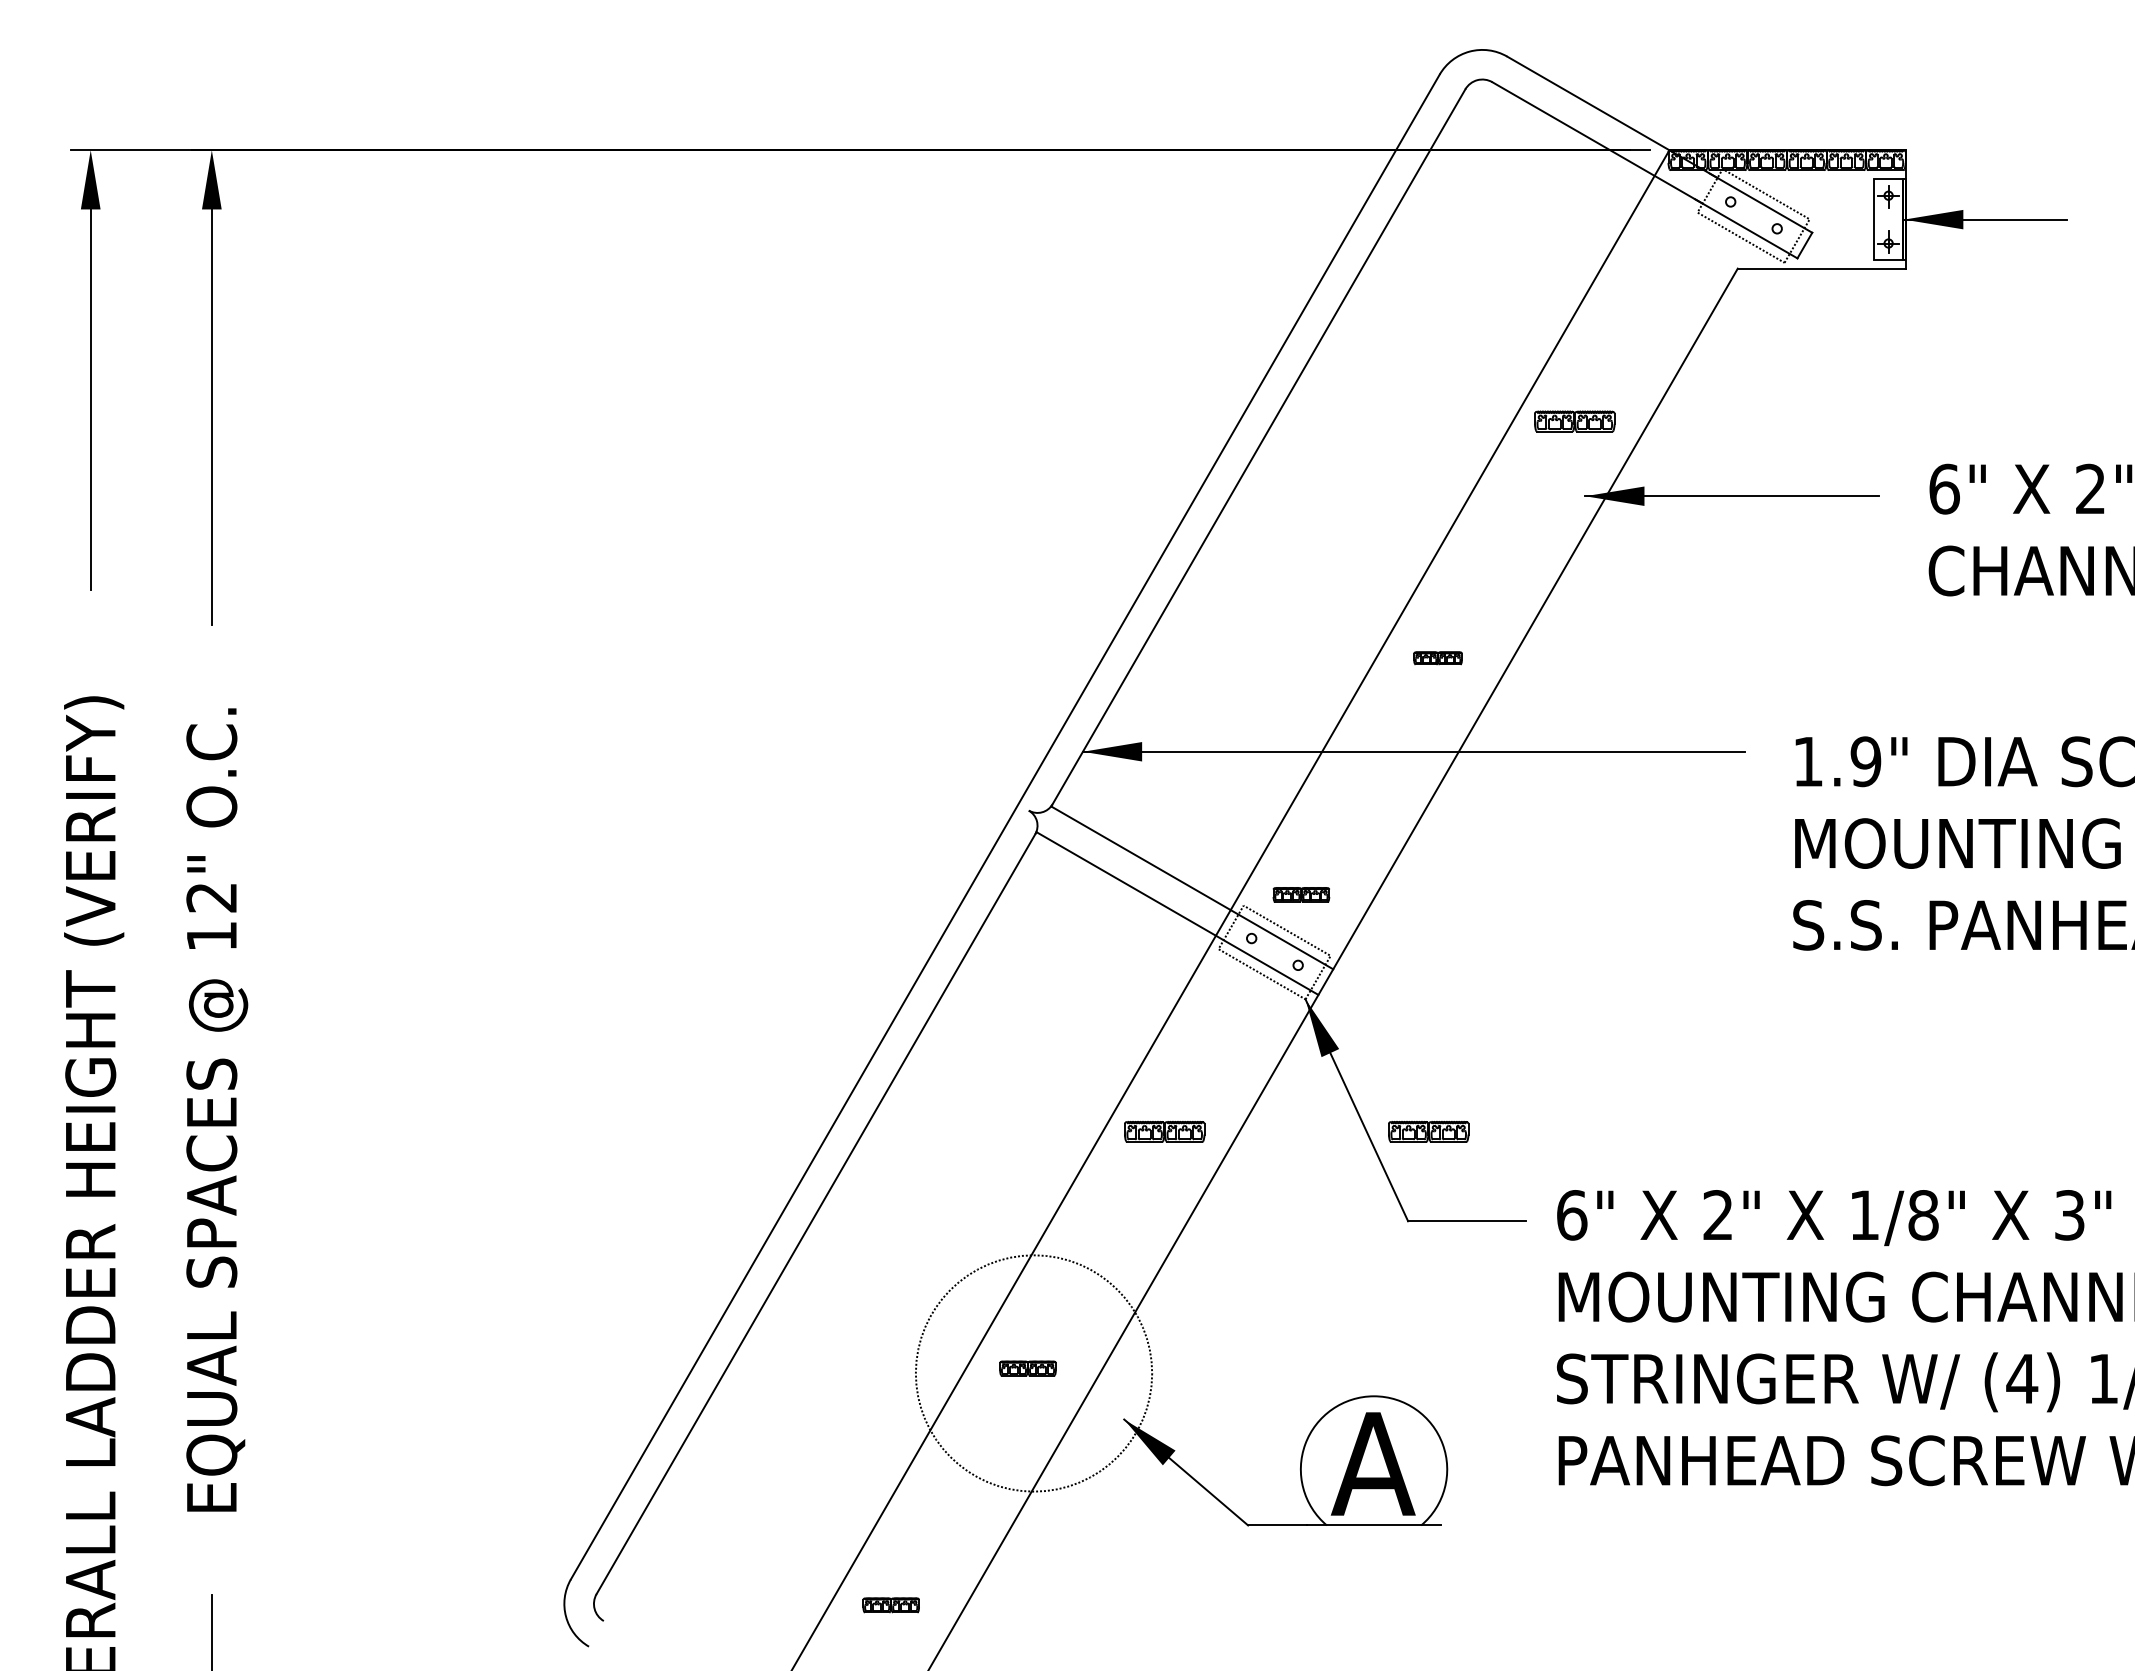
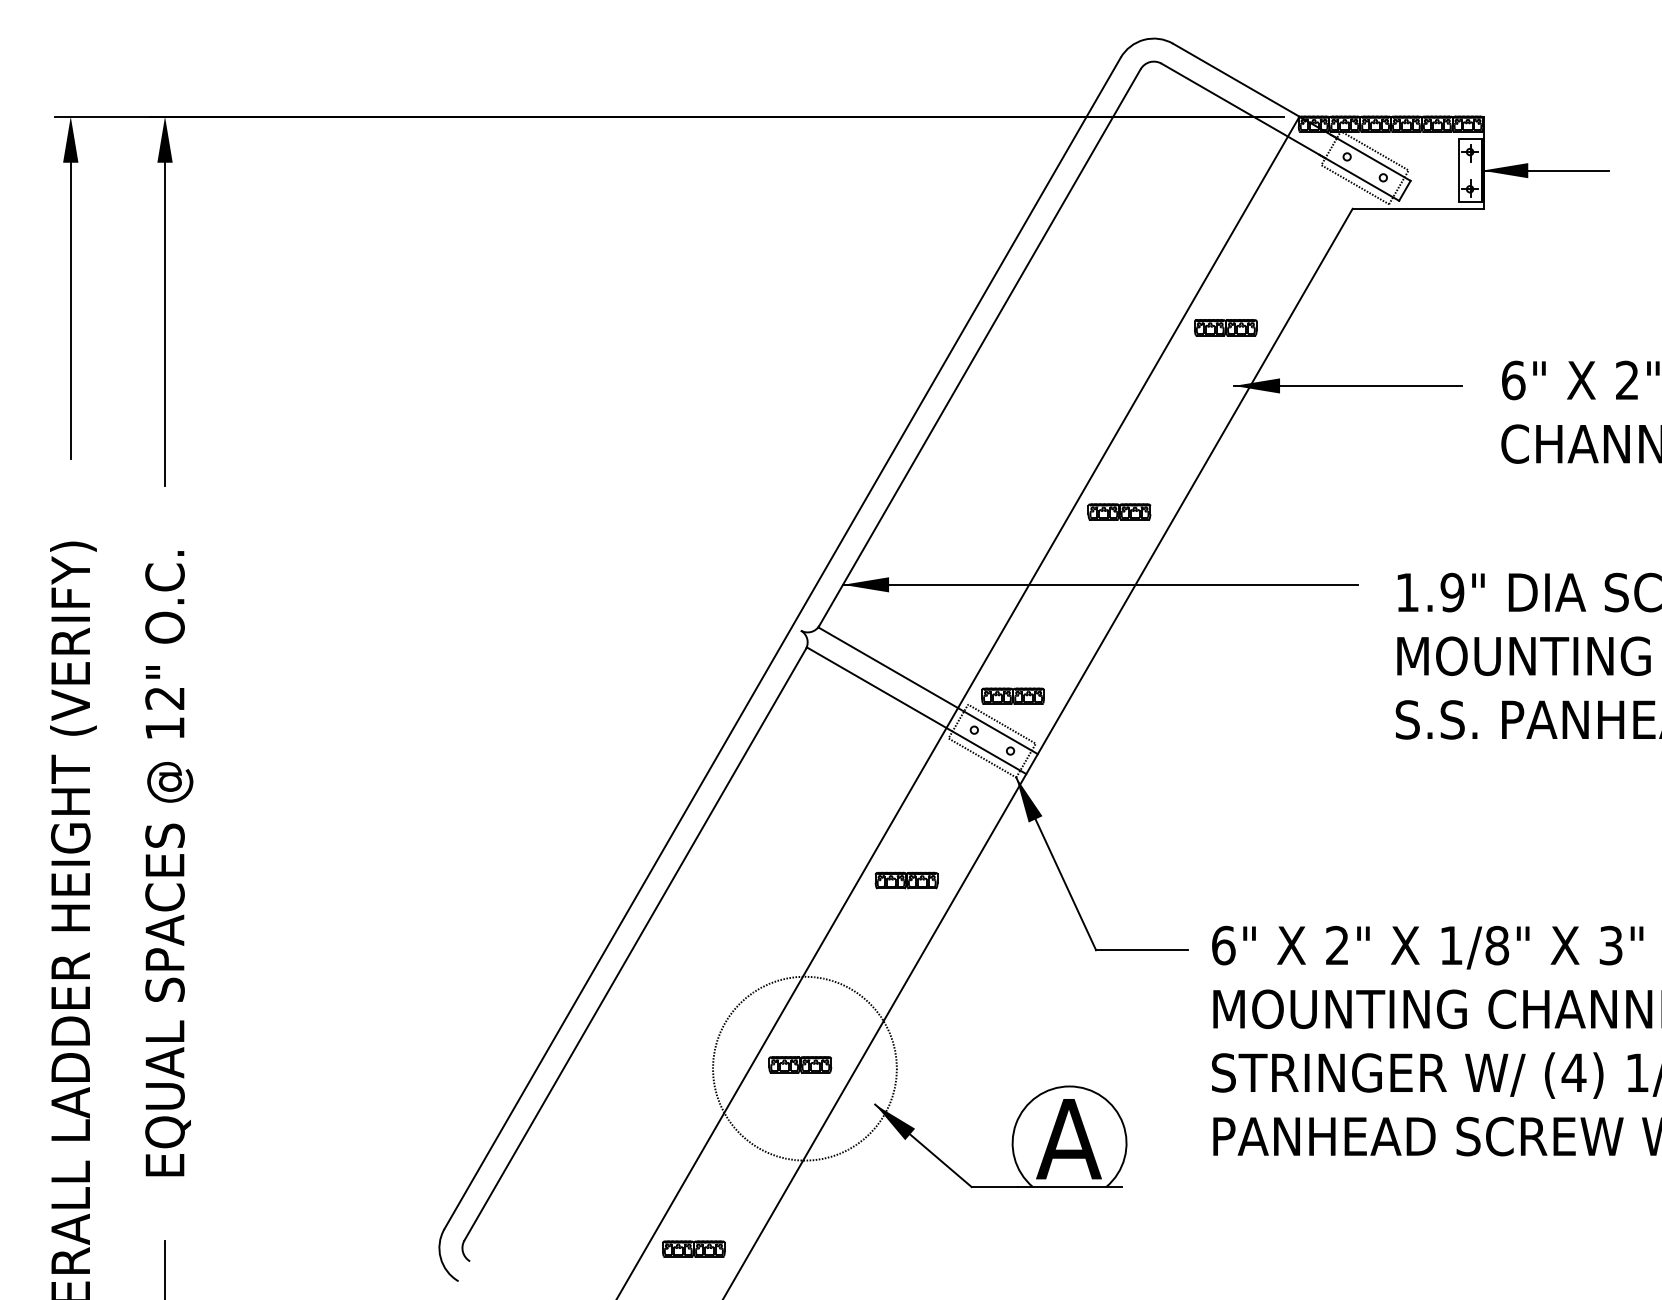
part: (1437, 658) -> (1118, 512), size x1.67
part: (1301, 894) -> (1013, 695), size x1.43
part: (1428, 1131) -> (1111, 880), removed
part: (1027, 1368) -> (799, 1064), size x1.43
part: (890, 1605) -> (693, 1249), size x1.43

